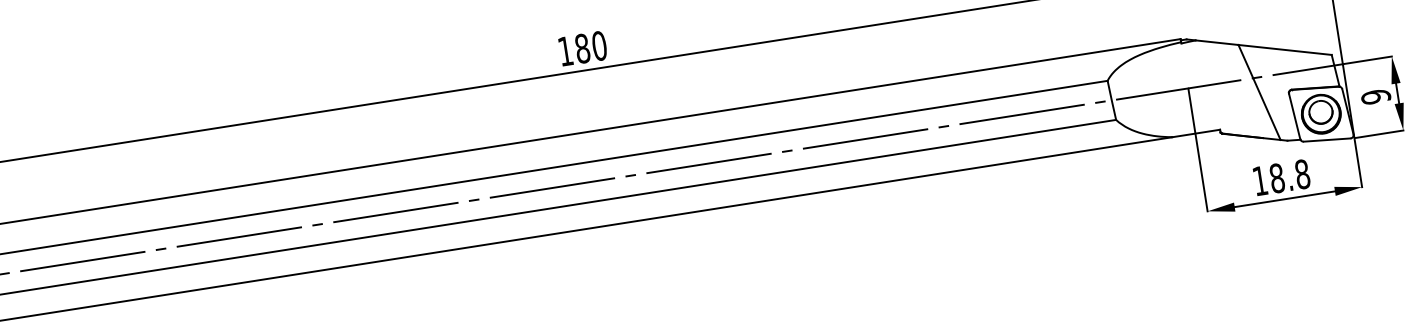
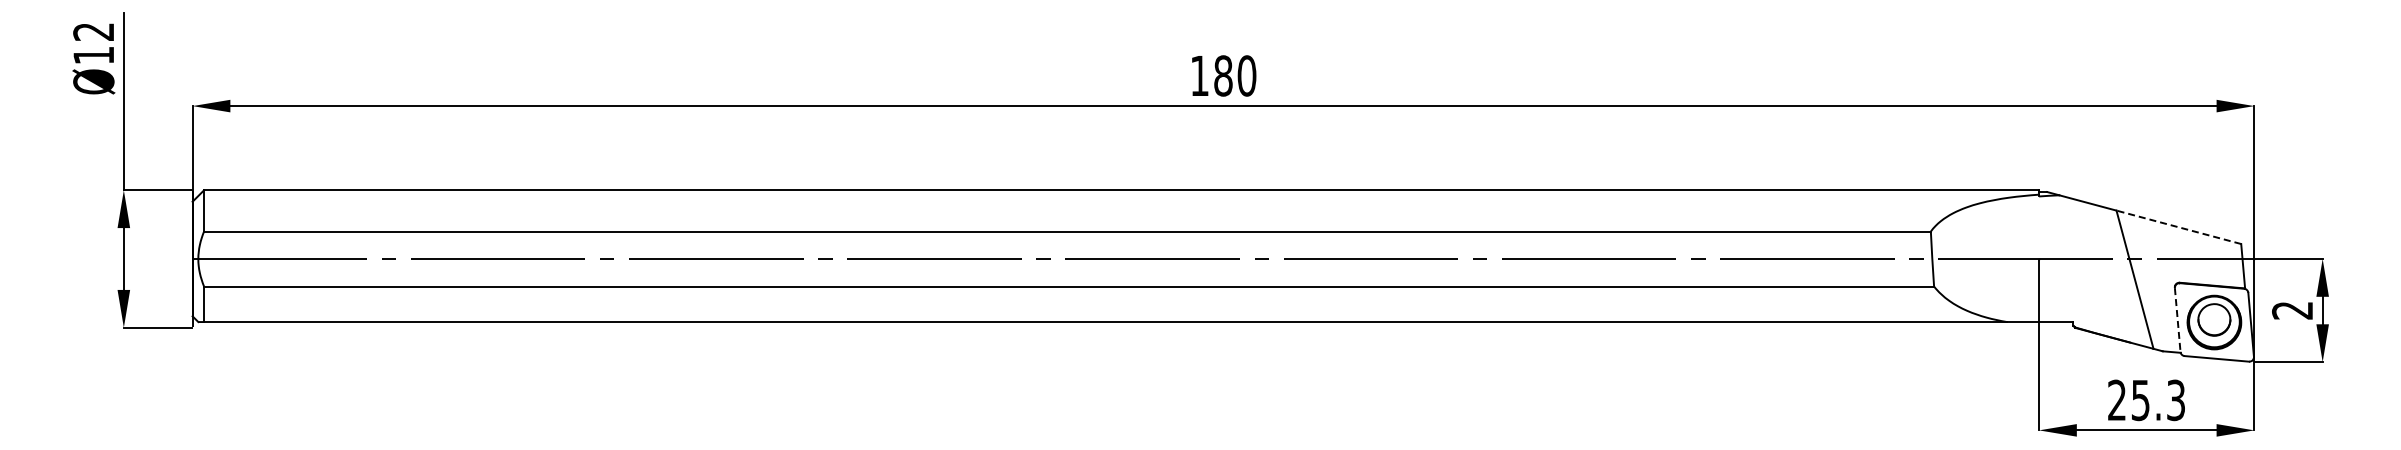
line: (1284, 50) -> (2178, 227), solid -> dashed
text: (1375, 96) -> (2292, 310), 9 -> 2
line: (1294, 116) -> (2177, 320), solid -> dashed
text: (1281, 177) -> (2146, 400), 18.8 -> 25.3

